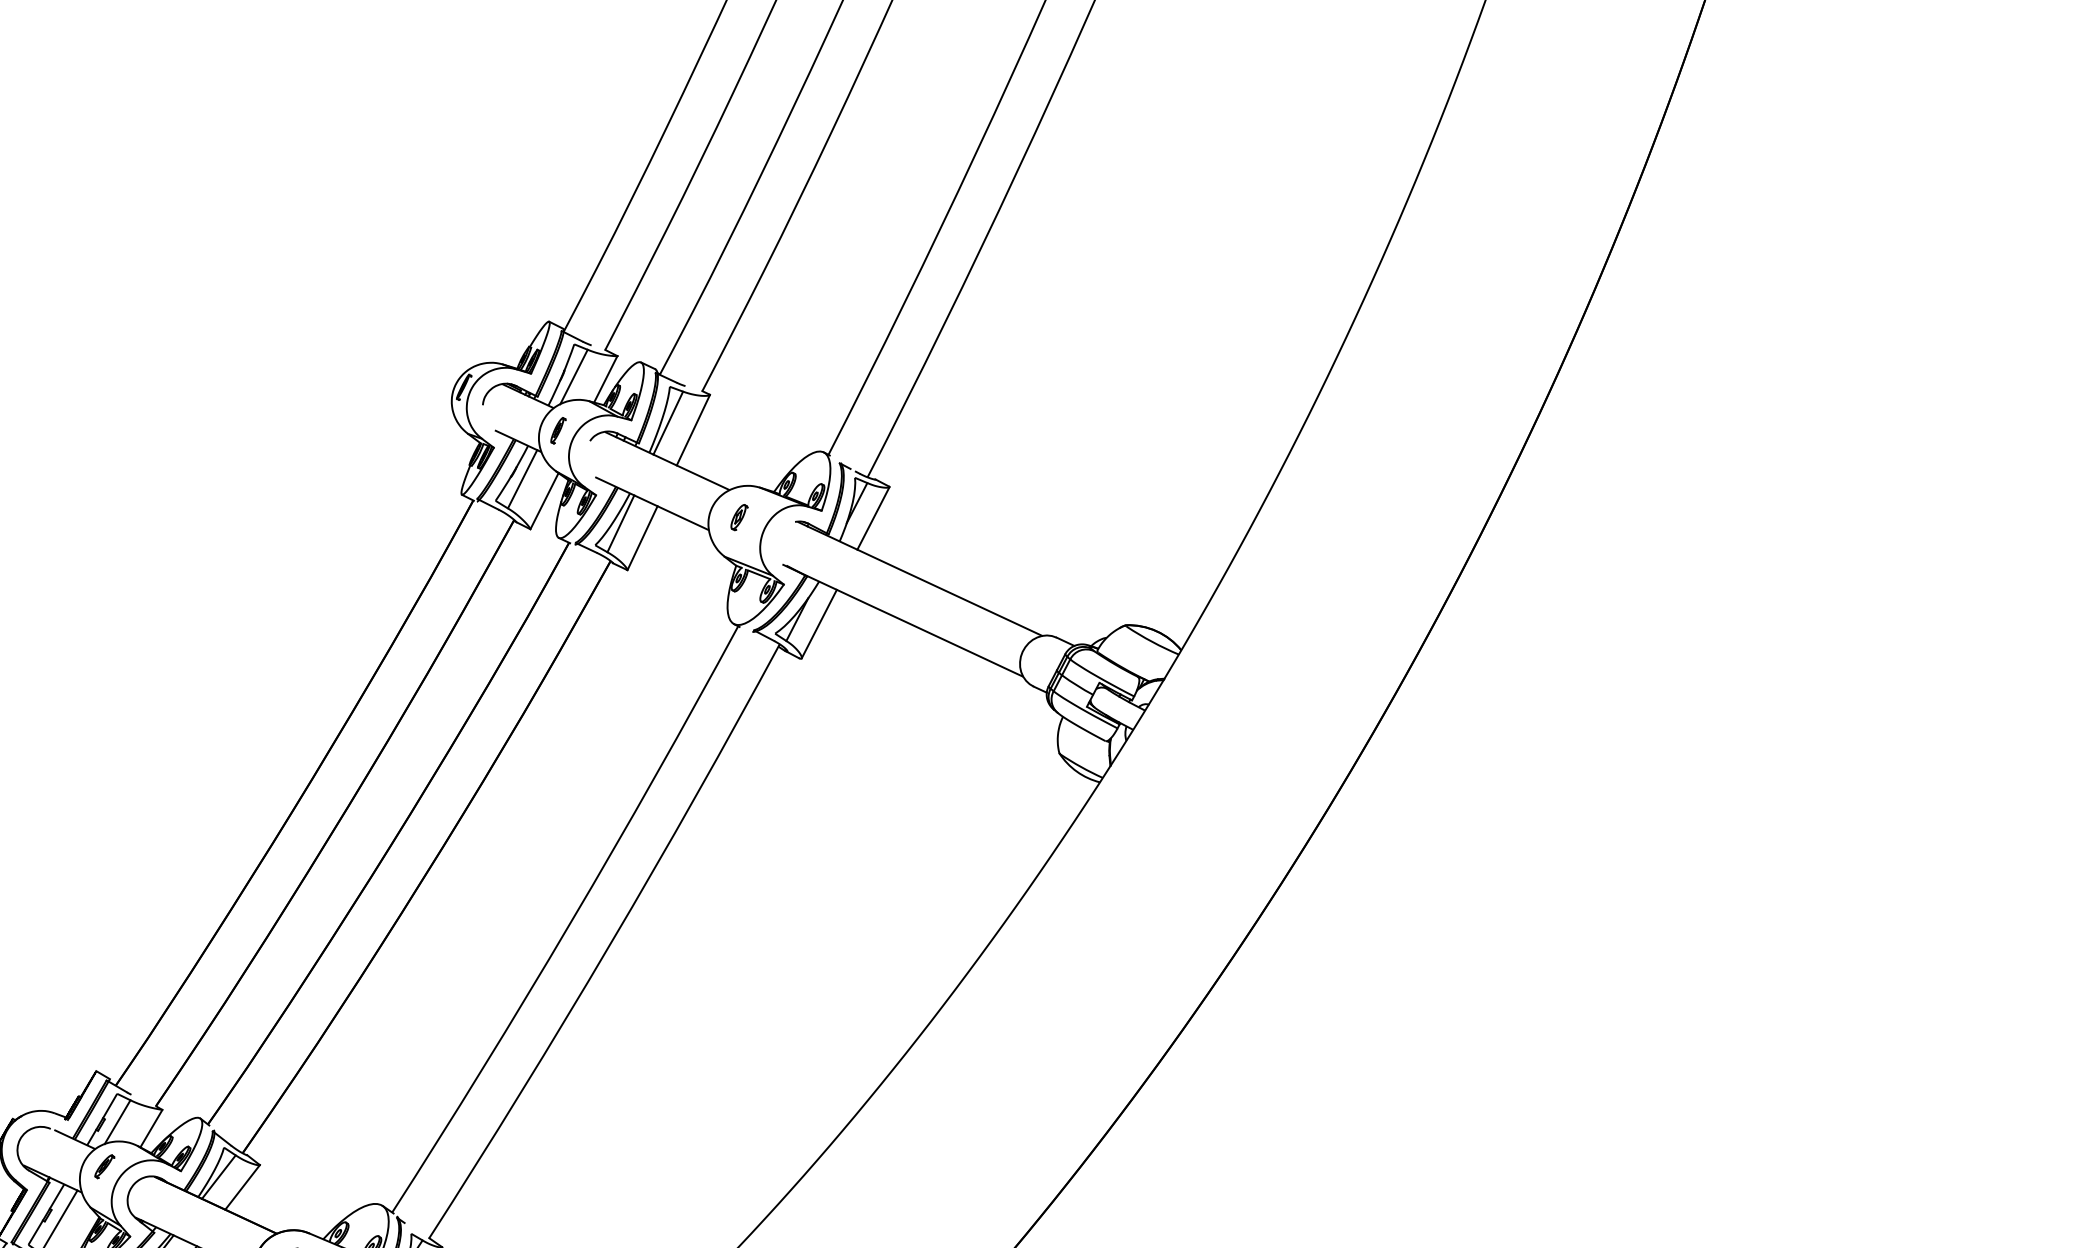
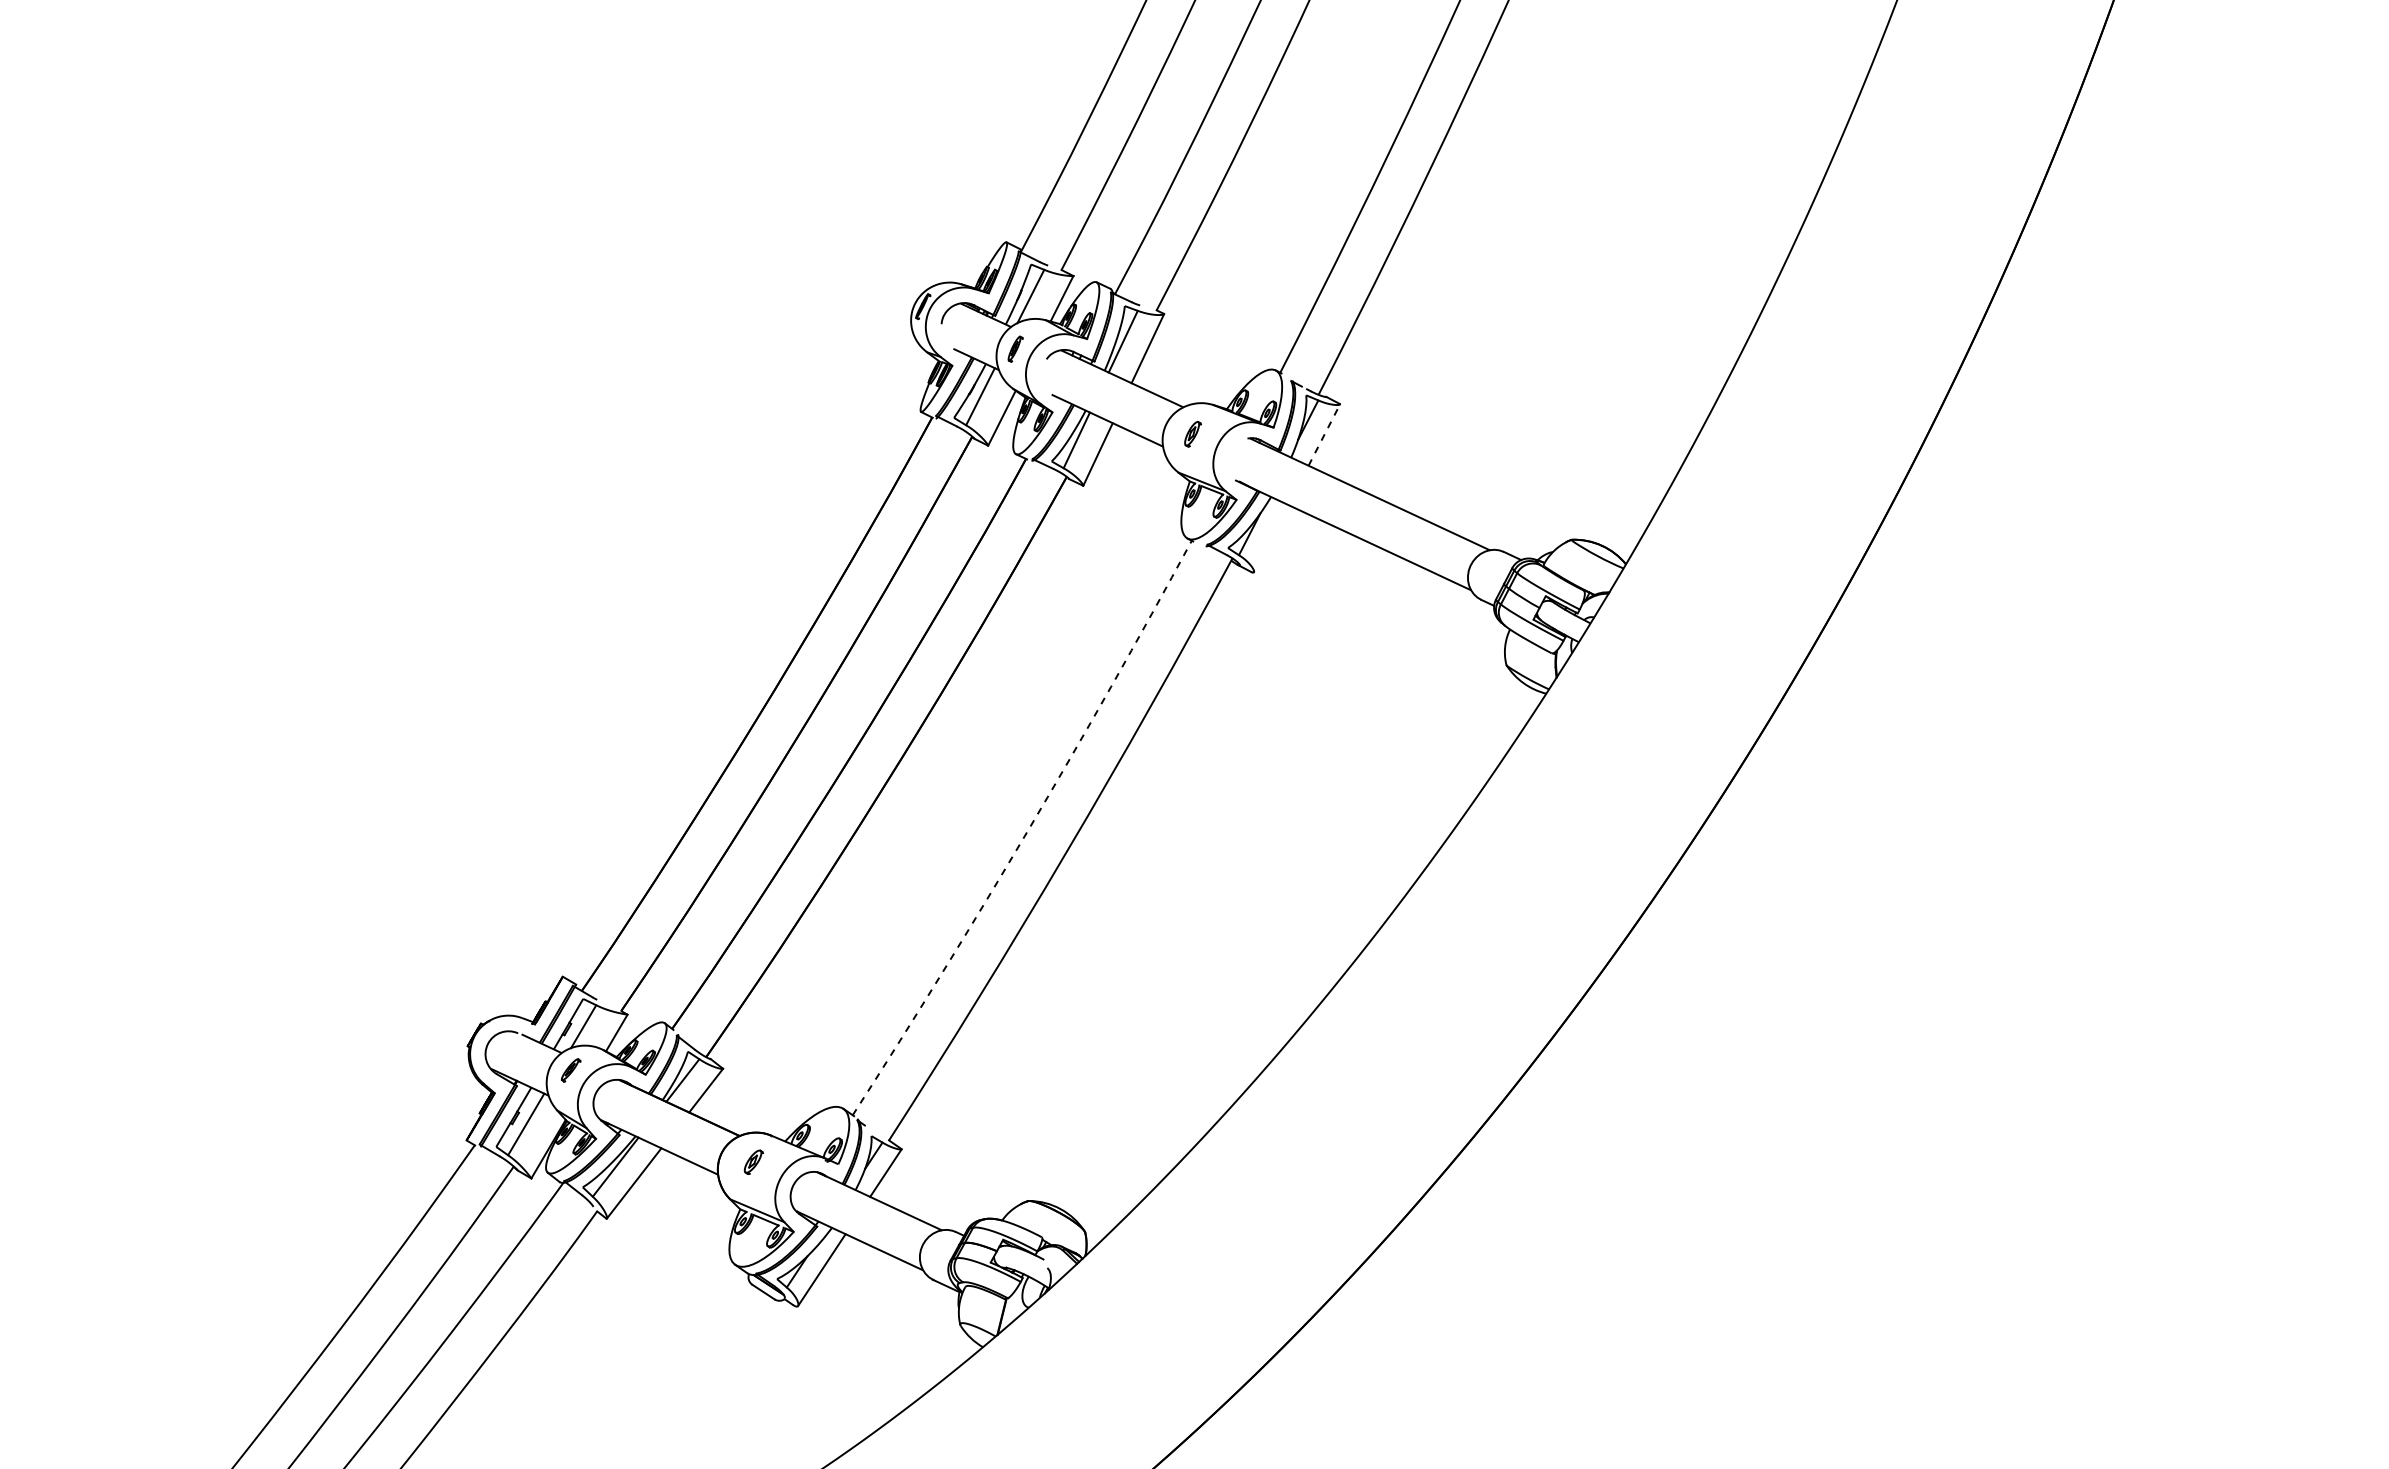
line: (873, 517) -> (1324, 434), solid -> dashed
line: (819, 623) -> (1271, 538), removed
arc: (570, 922) -> (1027, 831), solid -> dashed

